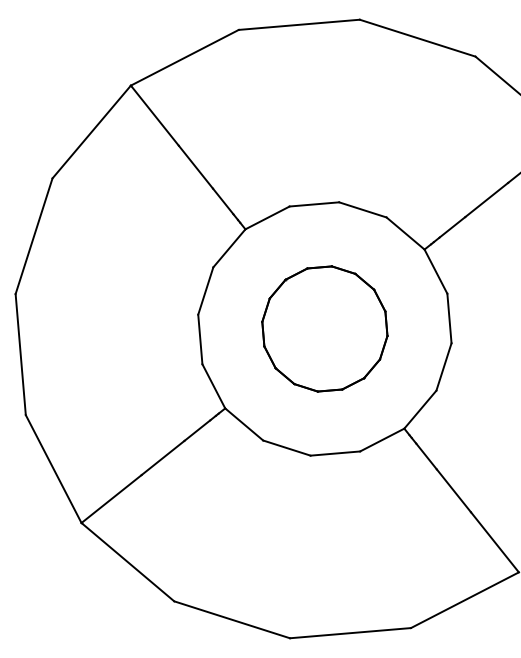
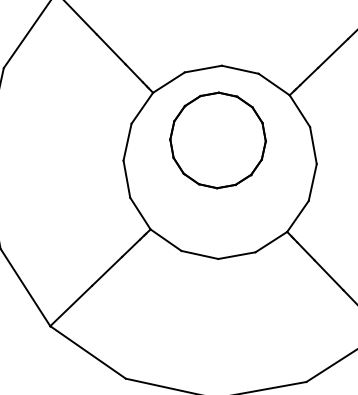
part: (324, 328) -> (217, 140), moved

